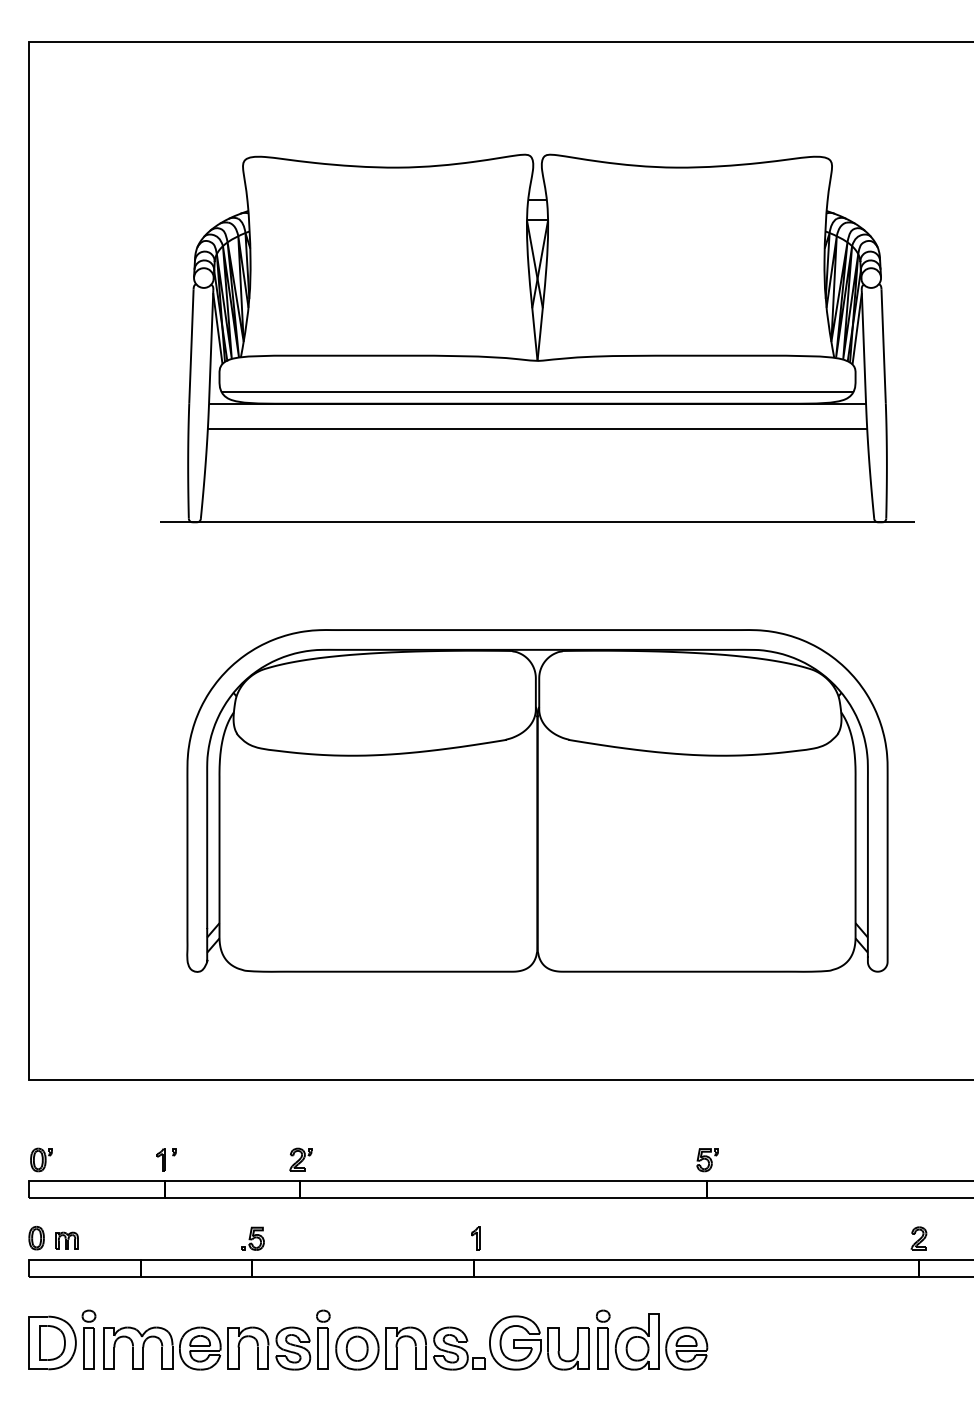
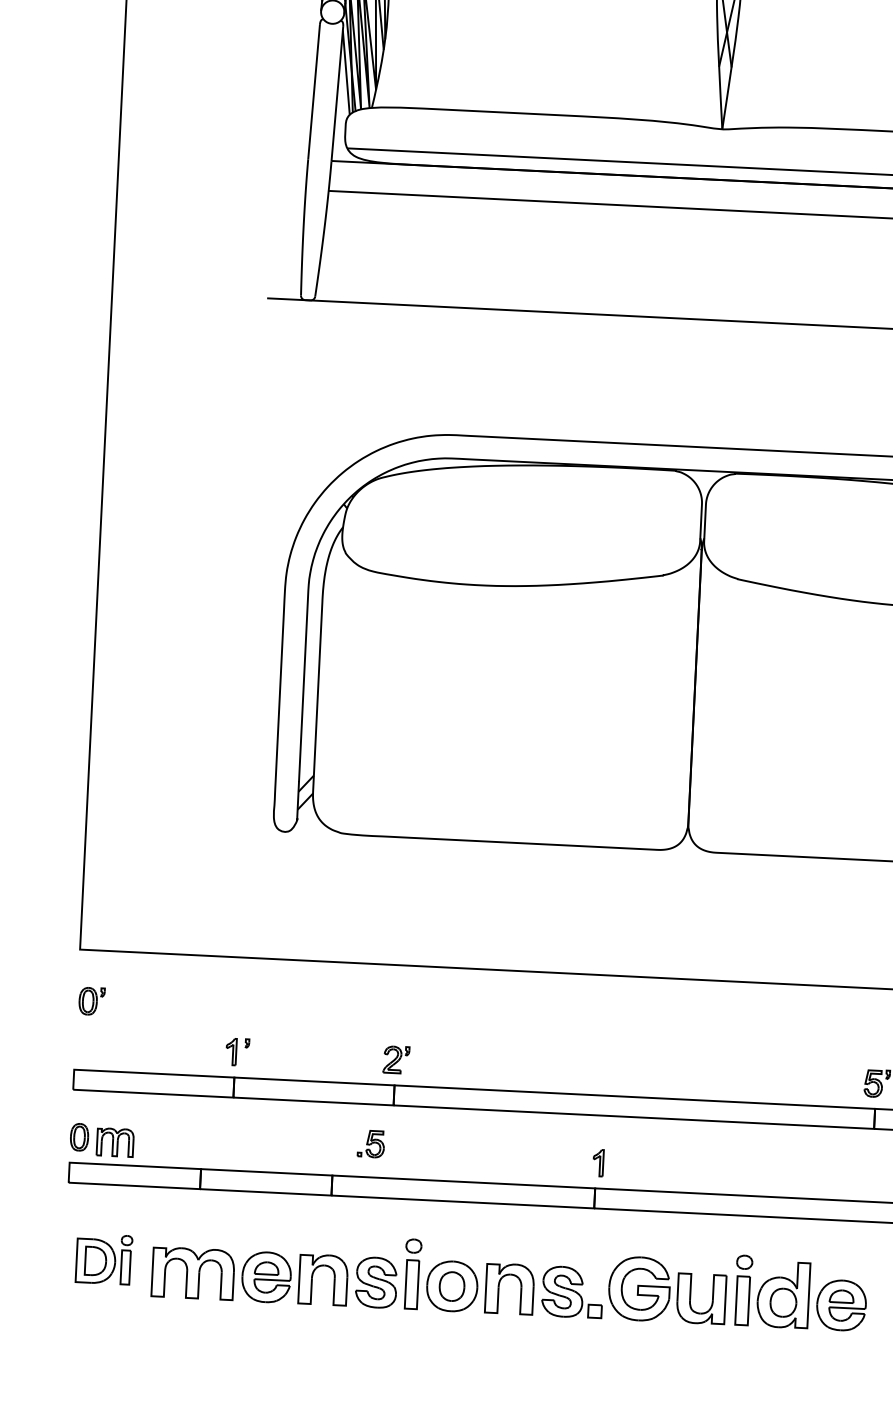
part: (41, 1159) -> (91, 1000), moved
part: (252, 1238) -> (370, 1143), moved
part: (66, 1240) -> (114, 1141), size x1.4
part: (62, 1339) -> (104, 1258), size x0.7

